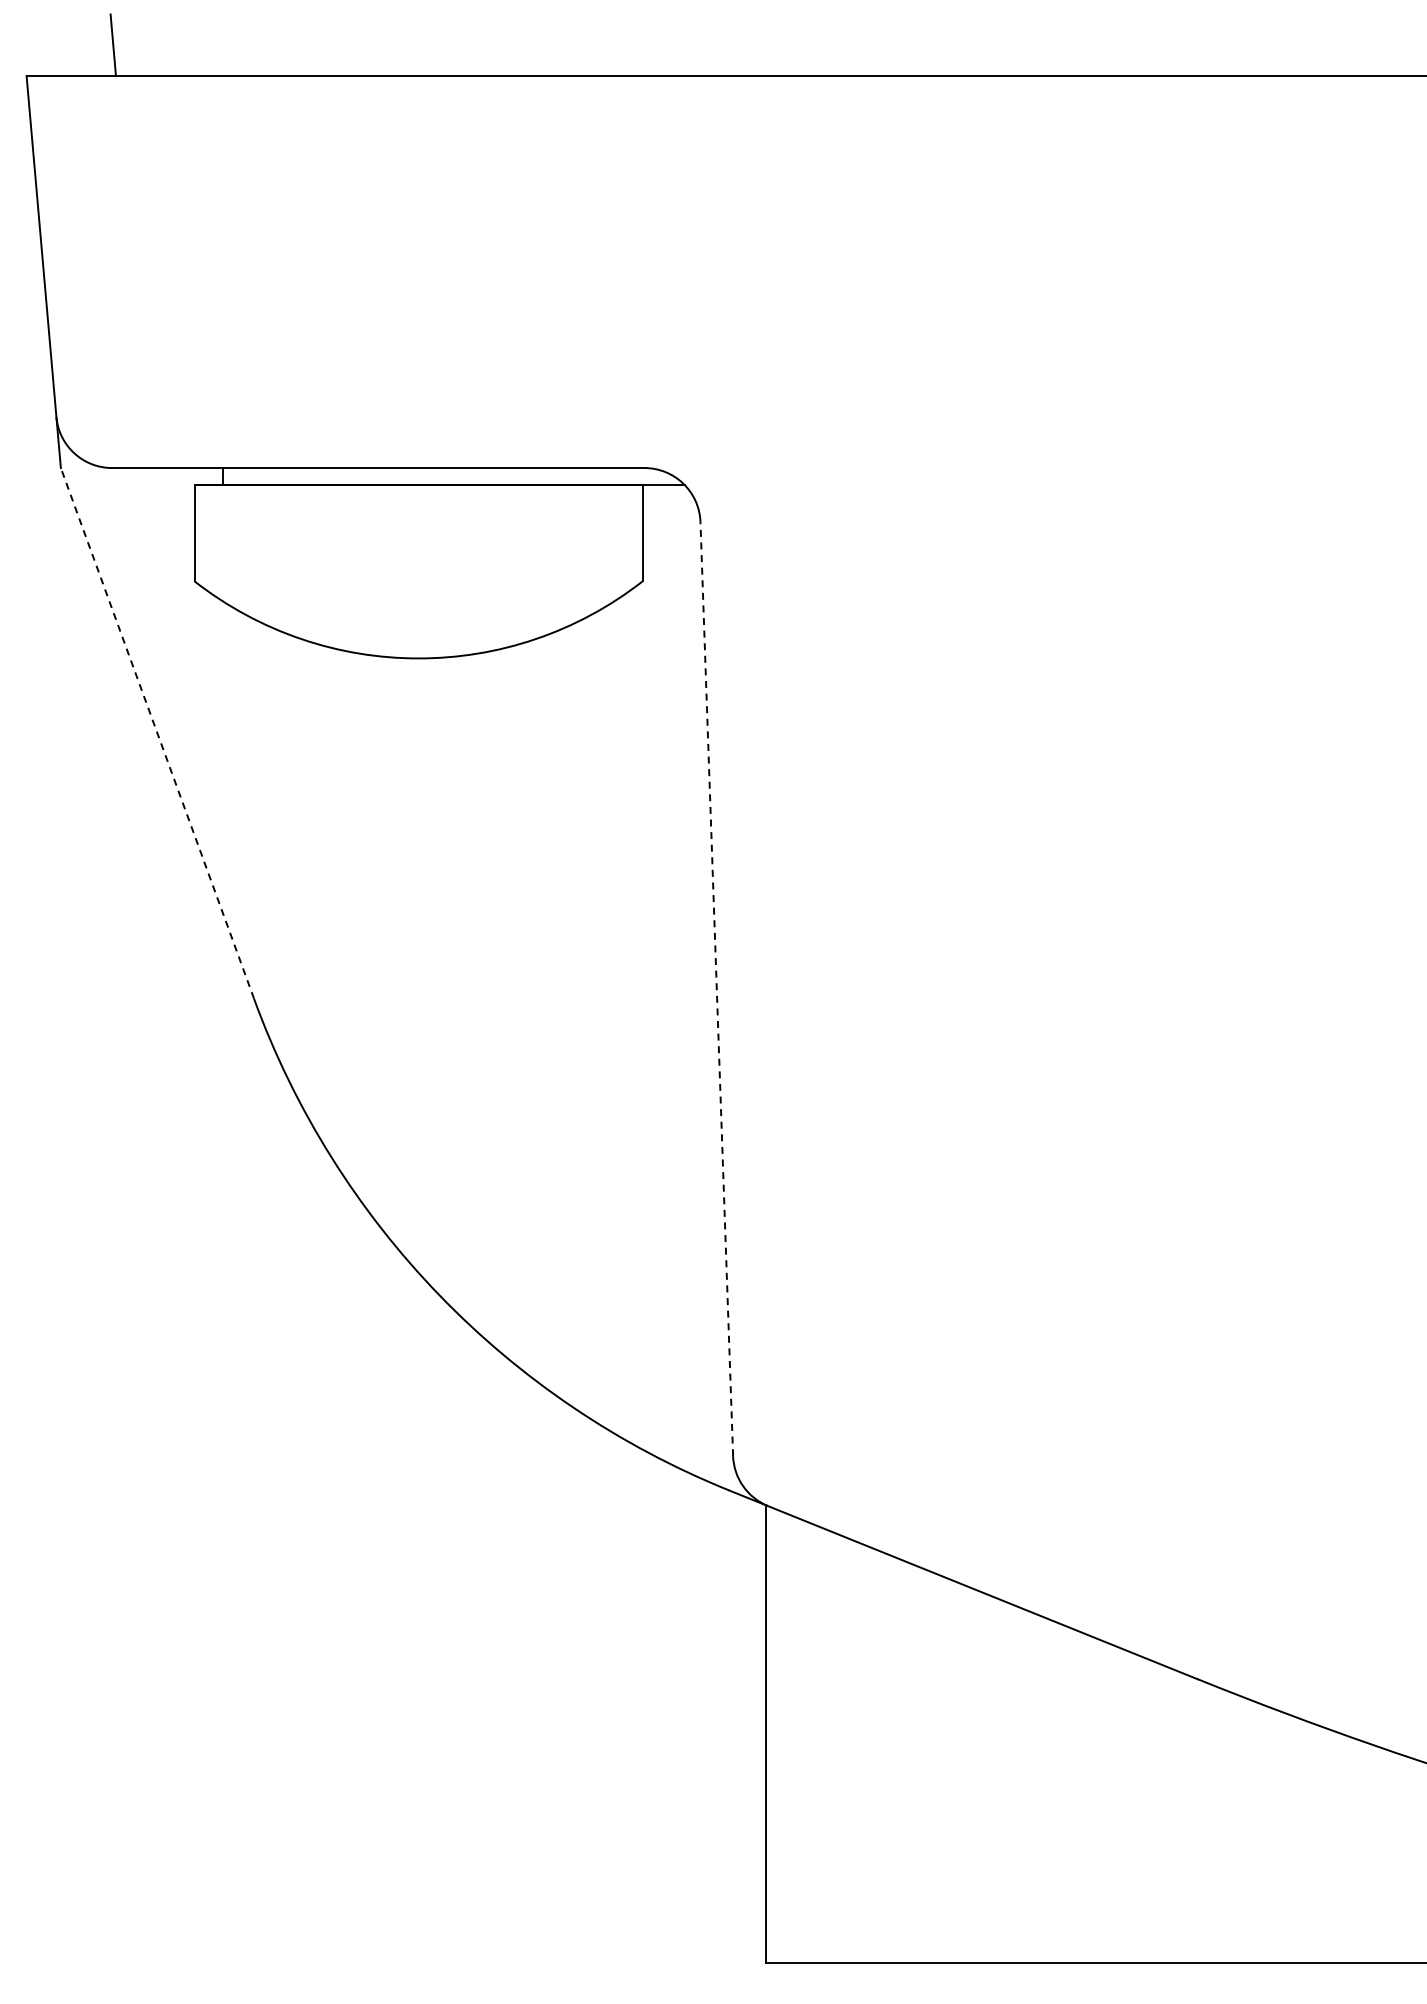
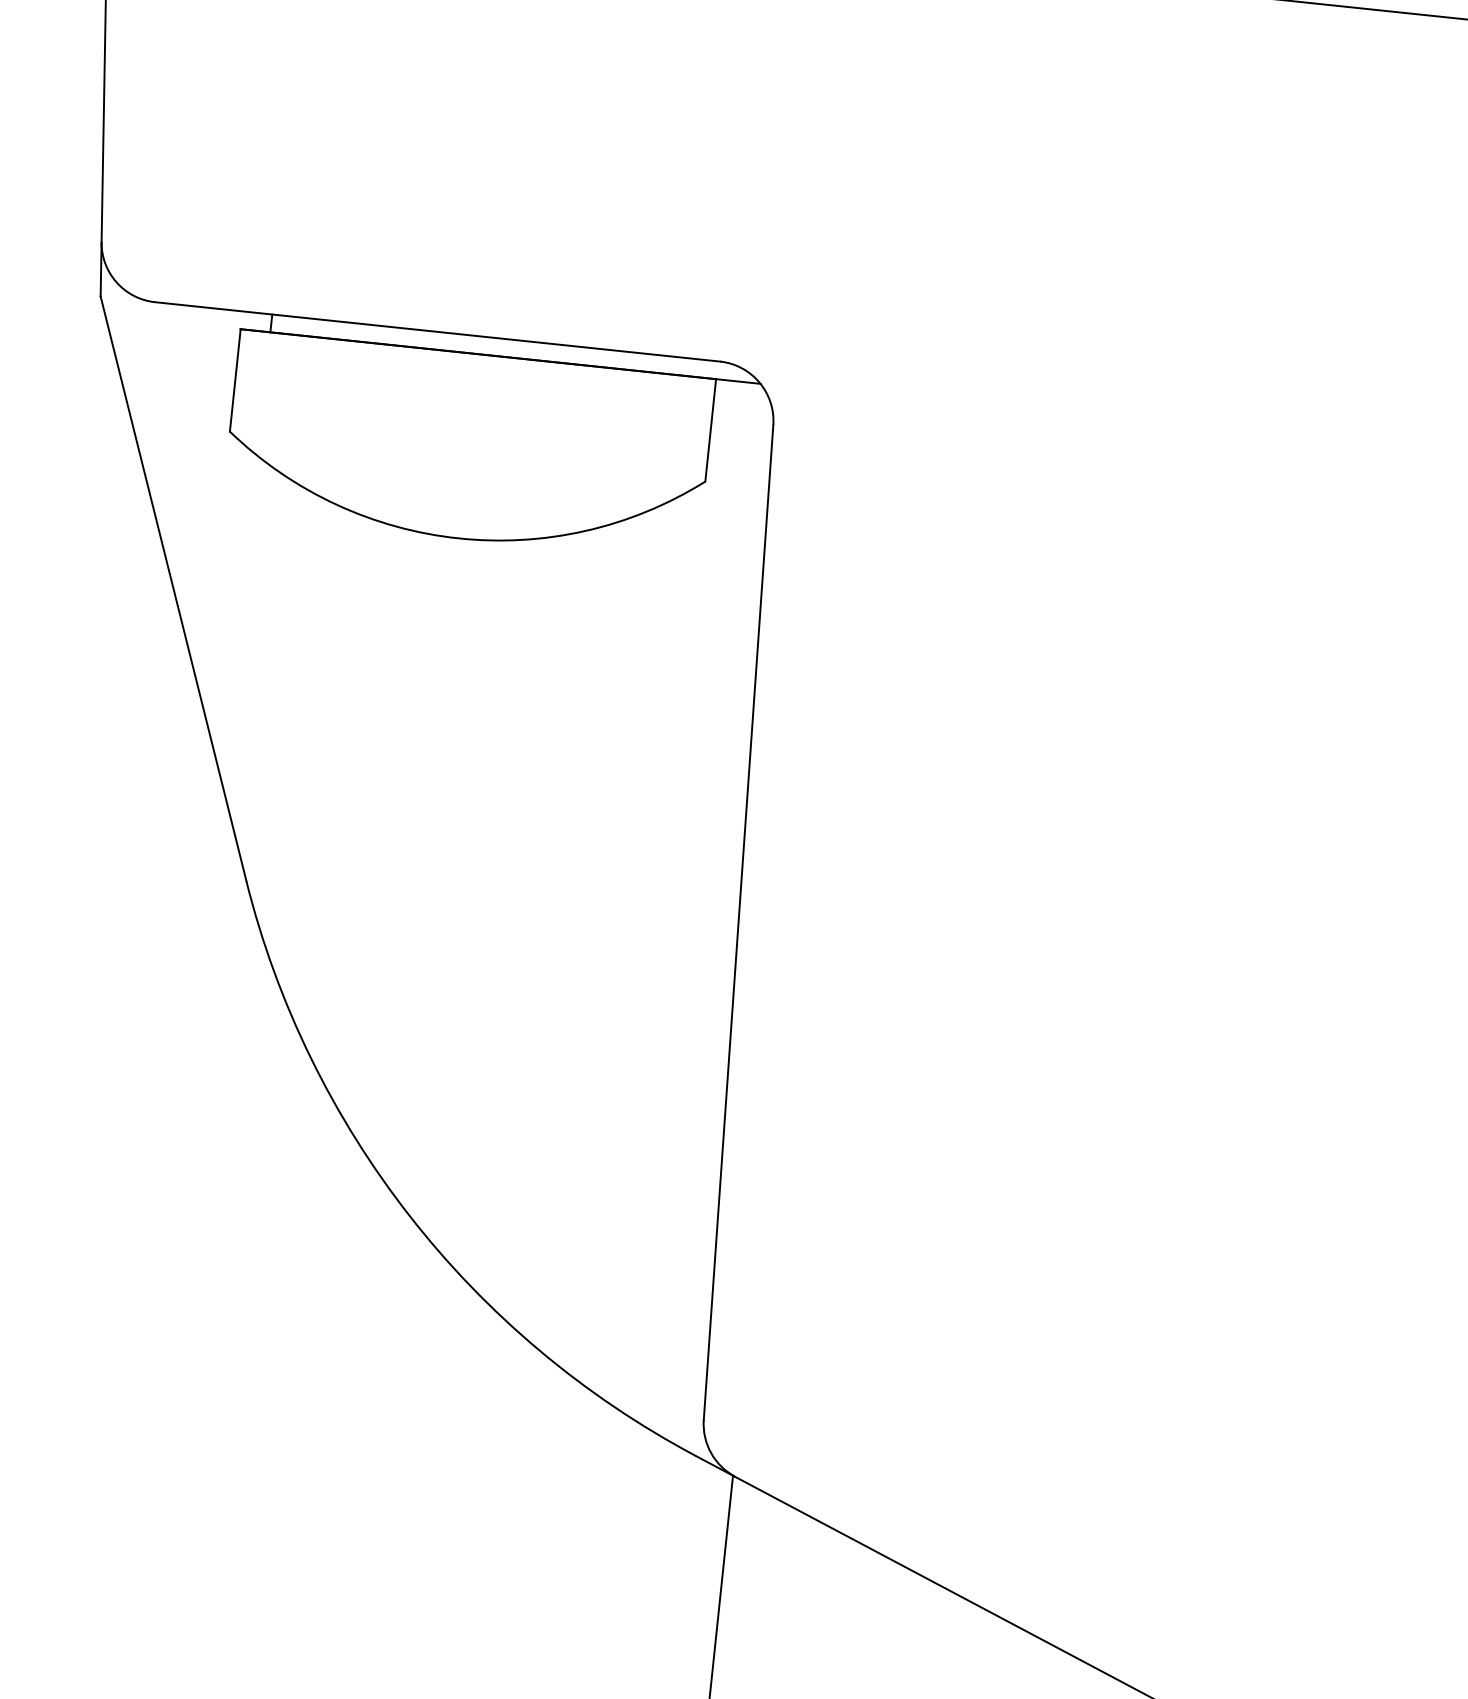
line: (157, 732) -> (173, 587), dashed -> solid
line: (716, 988) -> (738, 921), dashed -> solid

